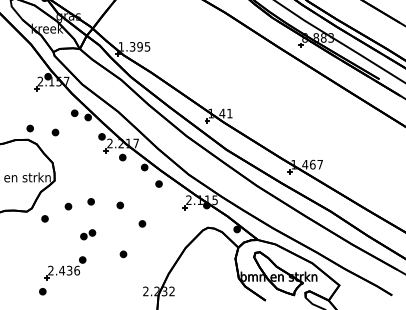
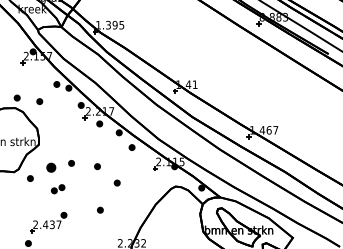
part: (68, 206) -> (51, 167), size x1.6
part: (88, 234) -> (58, 188), moved
text: (77, 270) -> (59, 224), 2.436 -> 2.437

